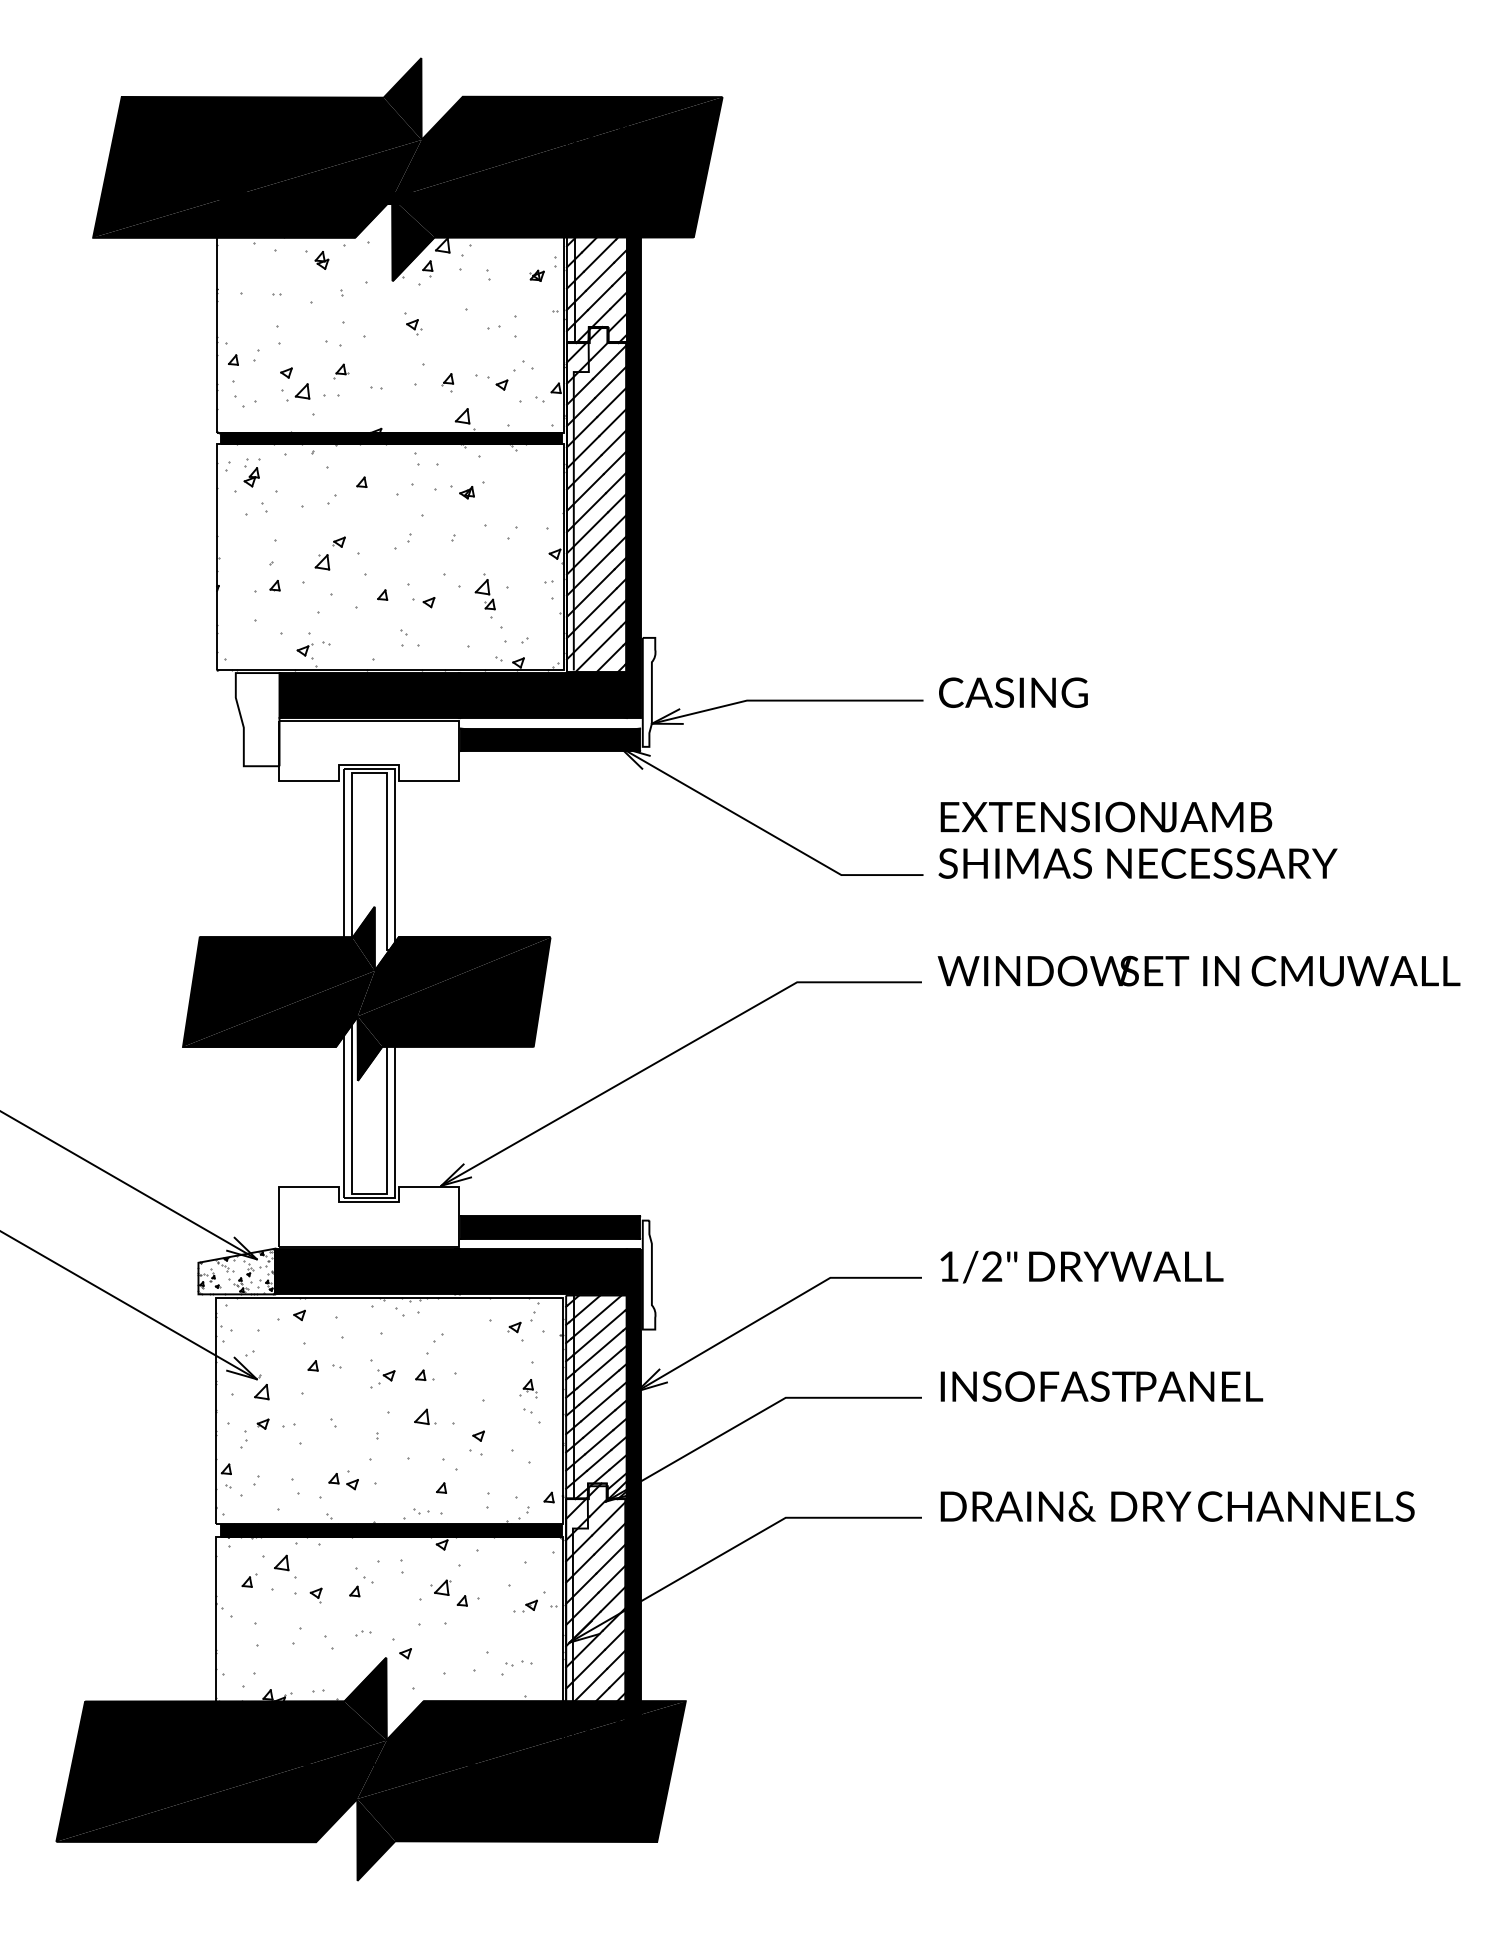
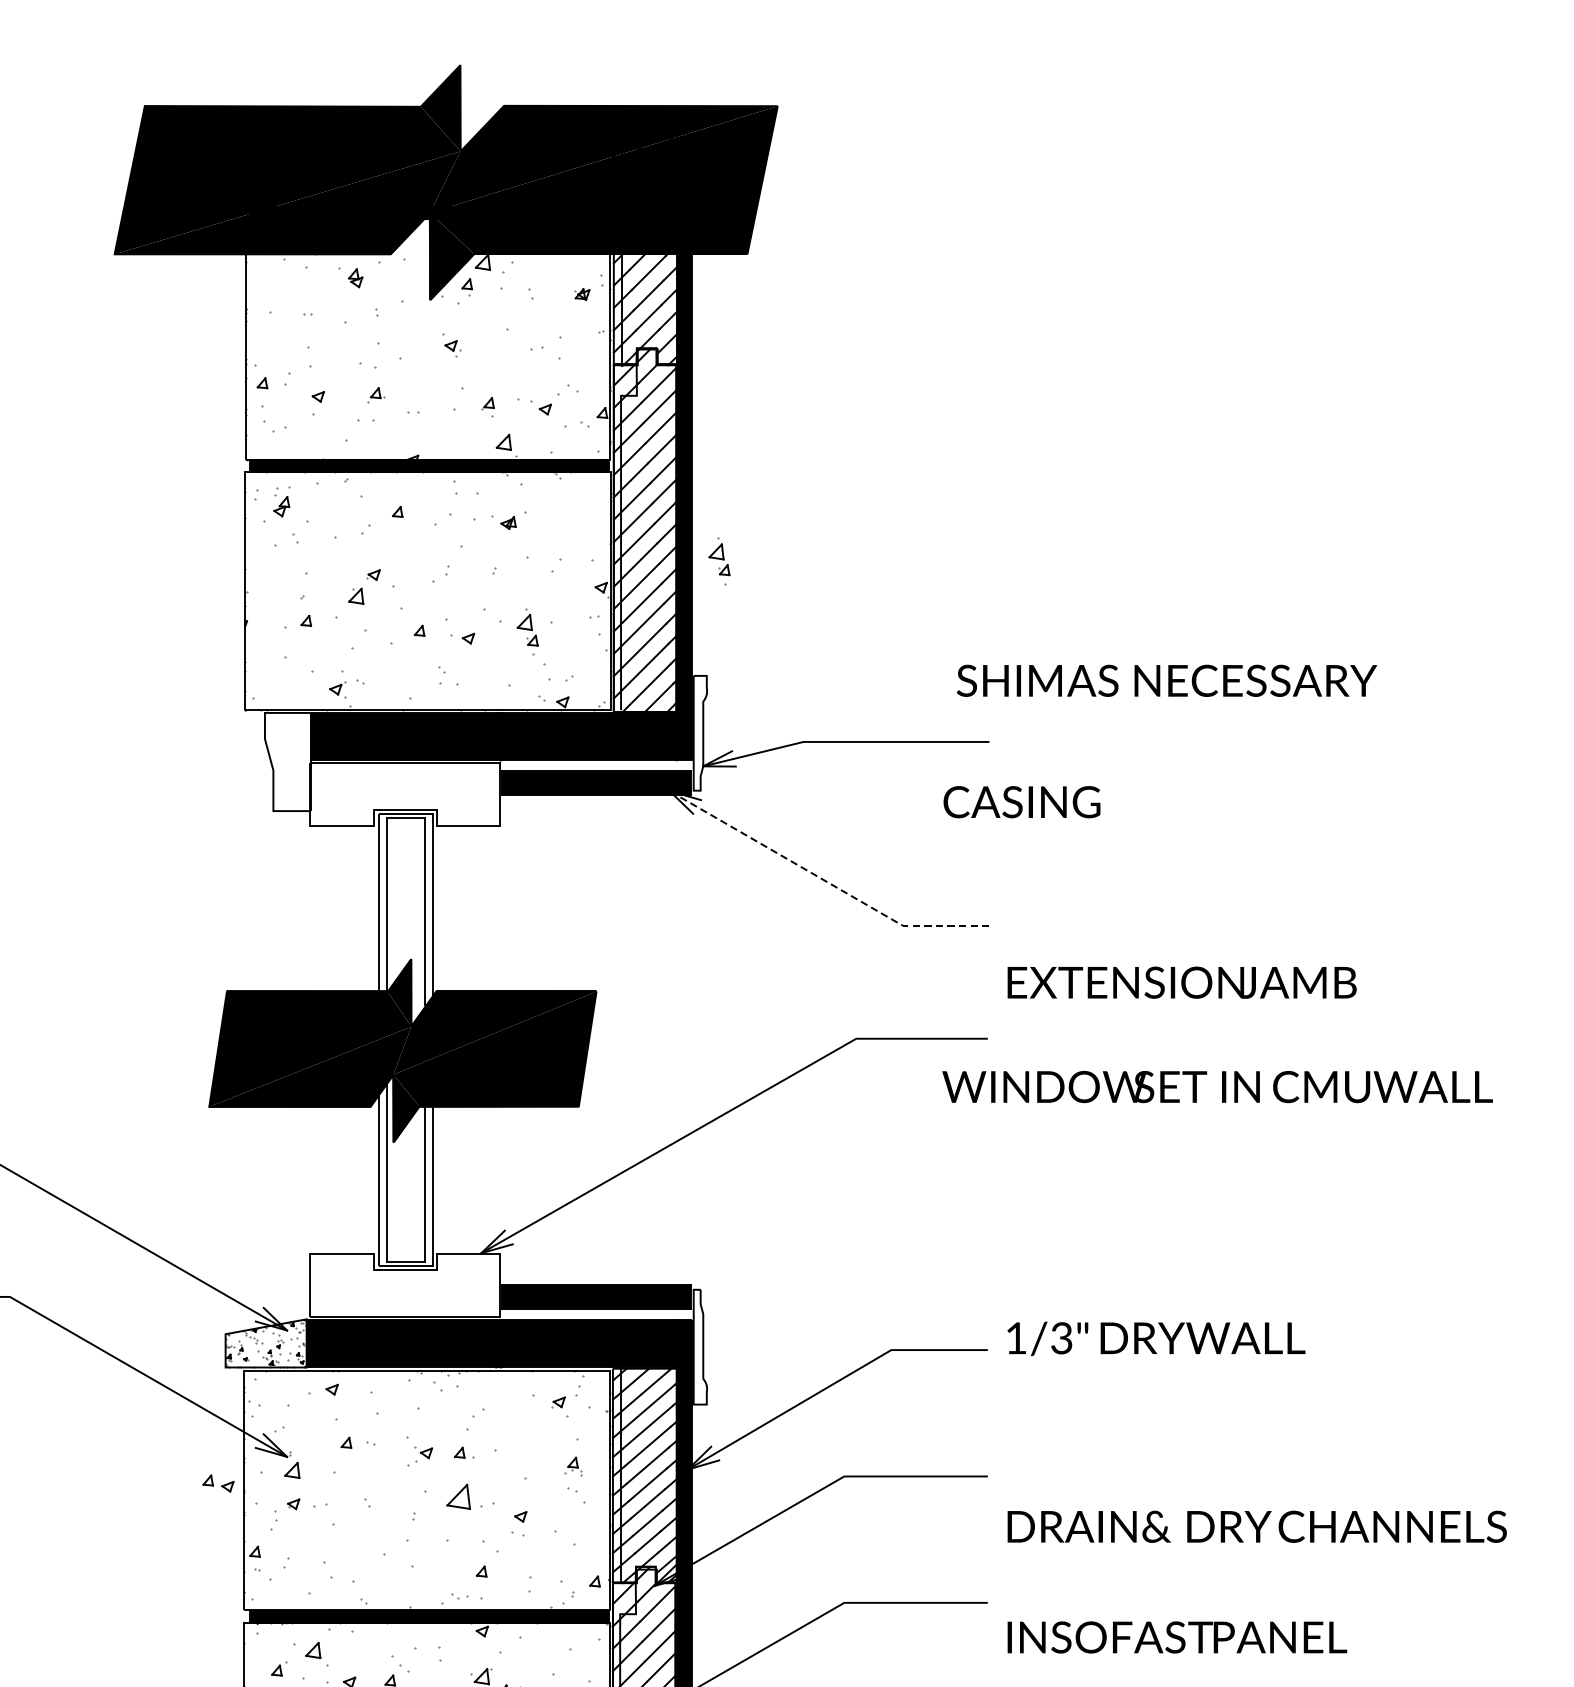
part: (298, 392) -> (330, 417), removed
part: (666, 528) -> (718, 560), added
text: (1013, 692) -> (1022, 801), moved
text: (1106, 816) -> (1182, 982), moved
line: (767, 832) -> (825, 880), solid -> dashed
text: (1137, 863) -> (1166, 680), moved
text: (1198, 970) -> (1216, 1086), moved
text: (992, 1268) -> (1062, 1340), 1/2" -> 1/3"
text: (1101, 1386) -> (1176, 1637), moved
part: (425, 1416) -> (464, 1496), size x1.6
part: (343, 1481) -> (218, 1483), moved
text: (1177, 1506) -> (1257, 1526), moved

